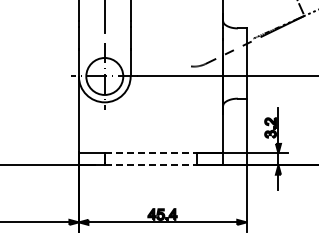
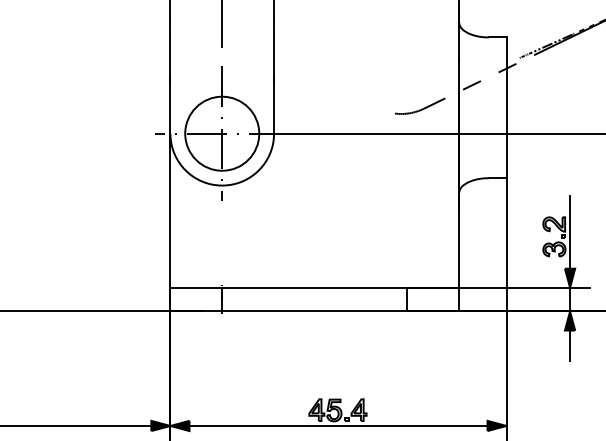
line: (151, 153) -> (315, 287), dashed -> solid
line: (151, 165) -> (315, 312), dashed -> solid

